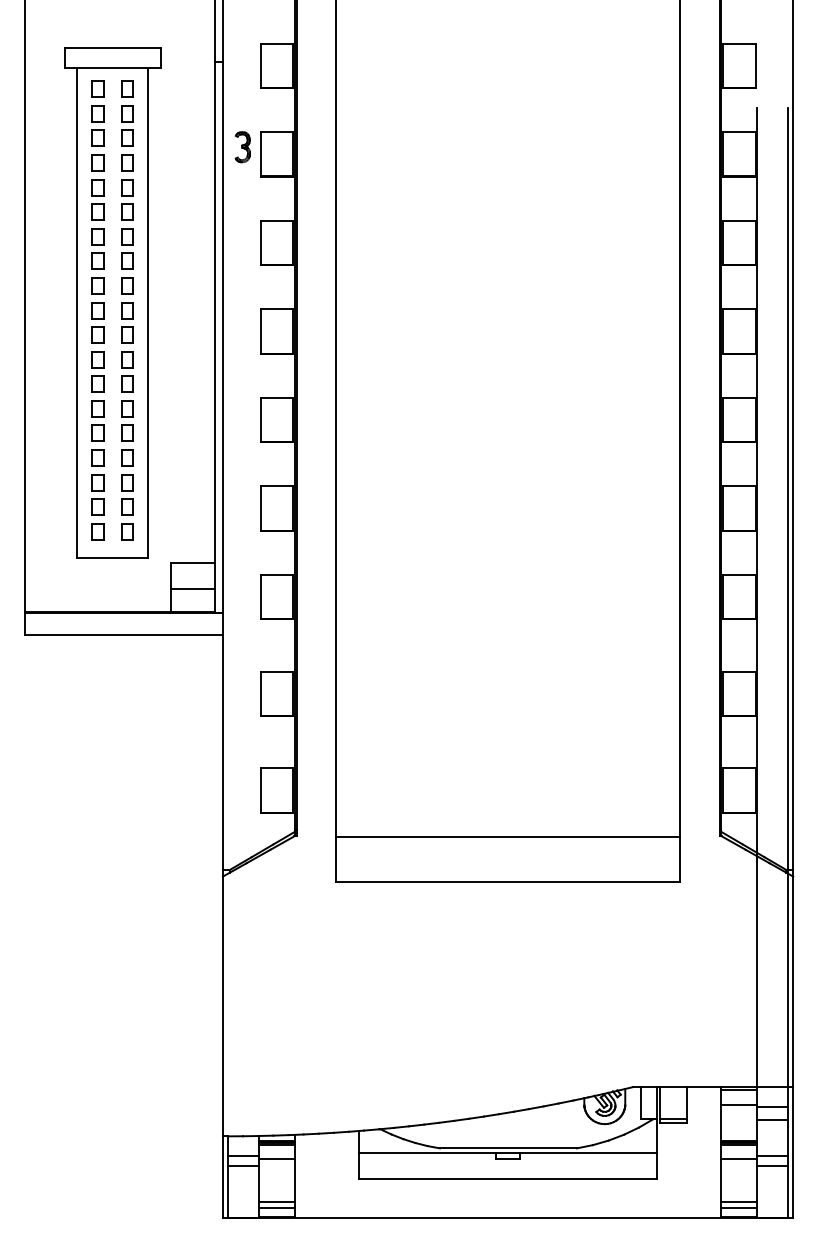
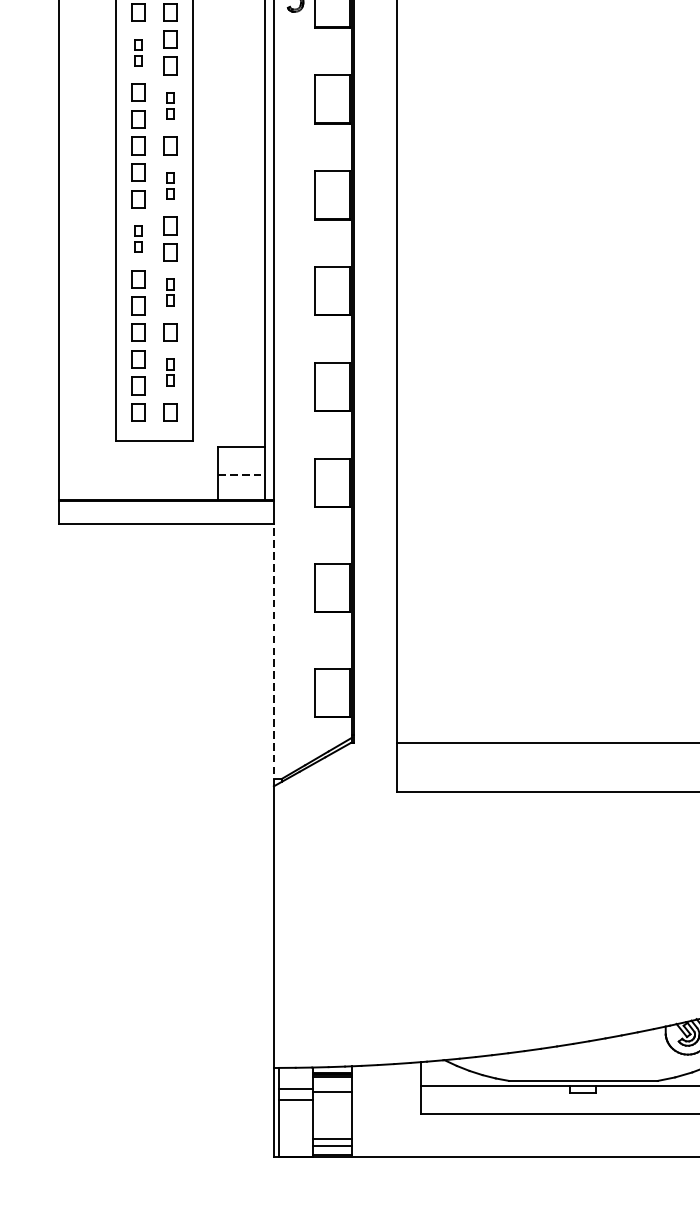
part: (97, 199) -> (137, 52), size x0.6
part: (127, 248) -> (170, 105), size x0.6
part: (127, 322) -> (170, 185), size x0.6
part: (97, 371) -> (137, 238), size x0.6
part: (127, 420) -> (170, 291), size x0.6
part: (127, 494) -> (170, 372), size x0.6
line: (193, 589) -> (242, 475), solid -> dashed
line: (222, 755) -> (273, 655), solid -> dashed

